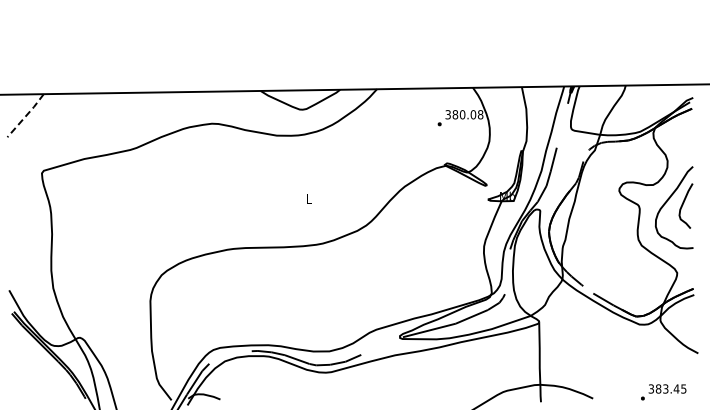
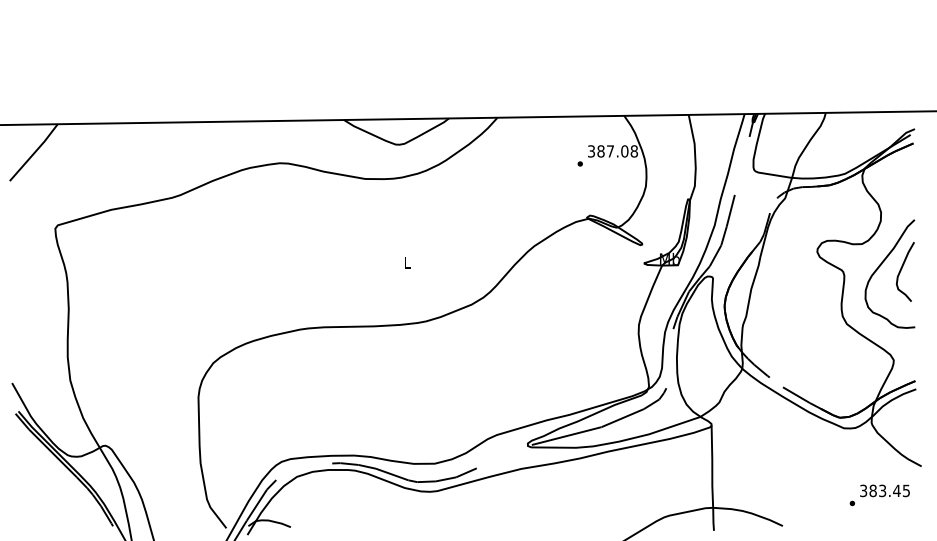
text: (462, 114) -> (610, 151), 380.08 -> 387.08
line: (26, 115) -> (34, 152), dashed -> solid
text: (663, 392) -> (879, 495), moved

